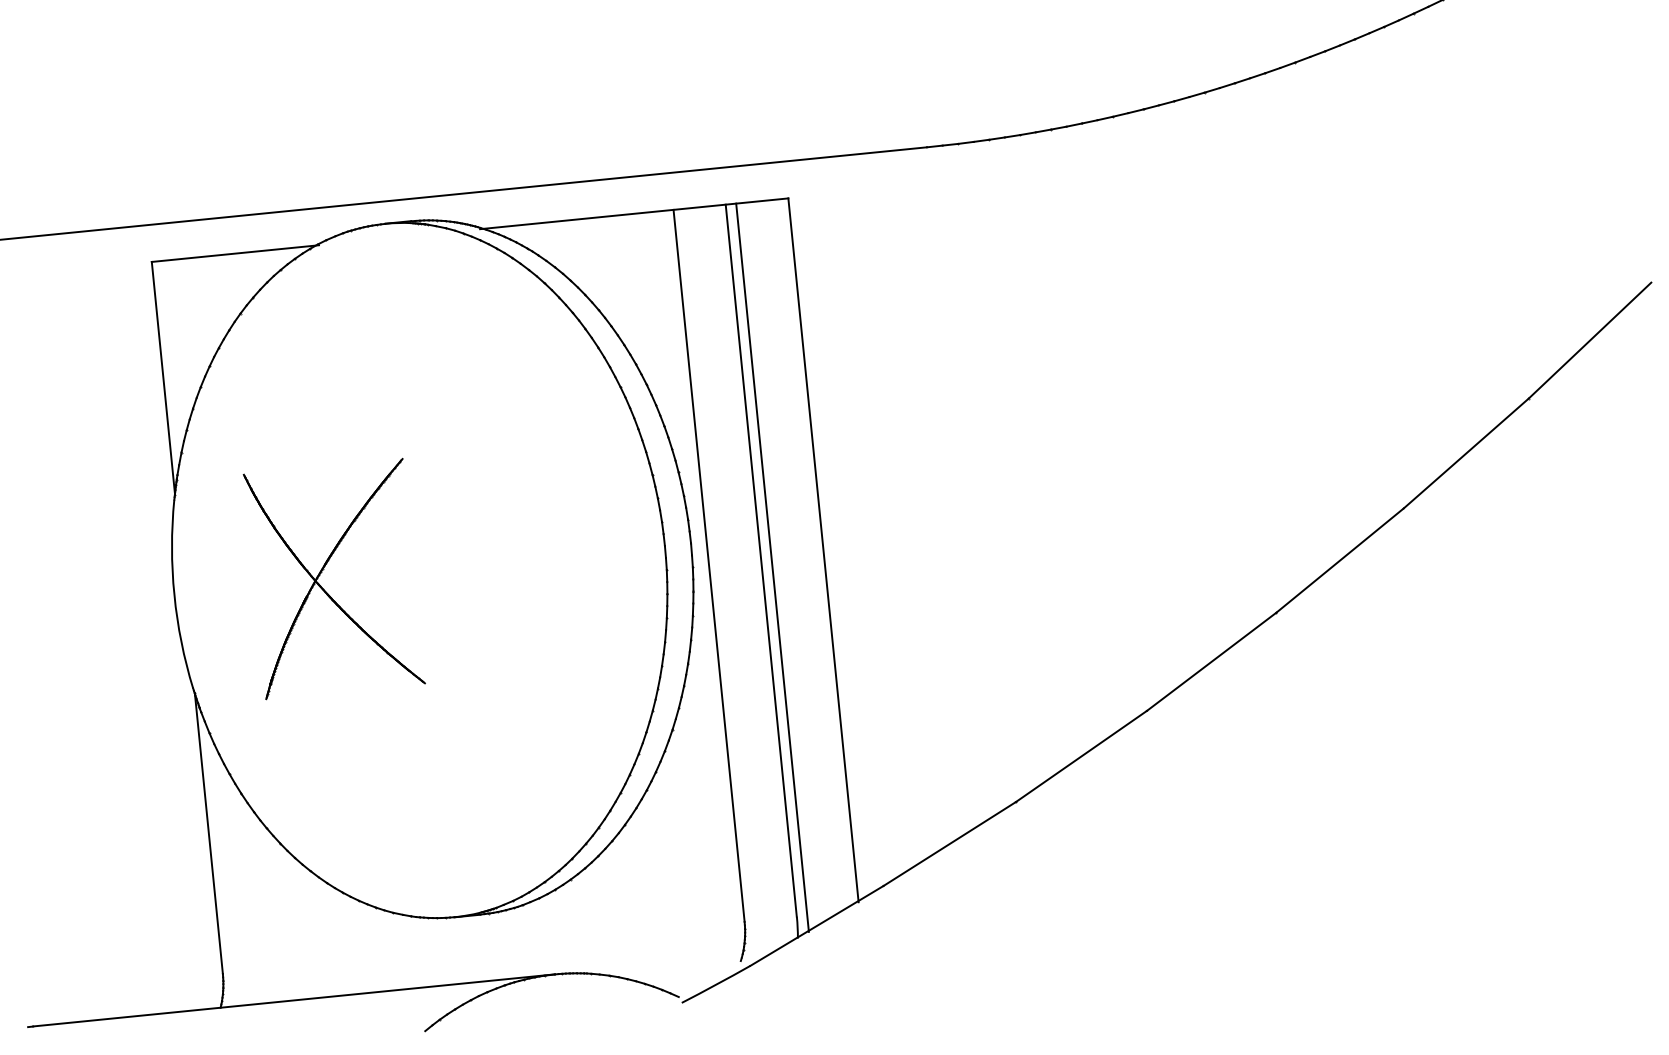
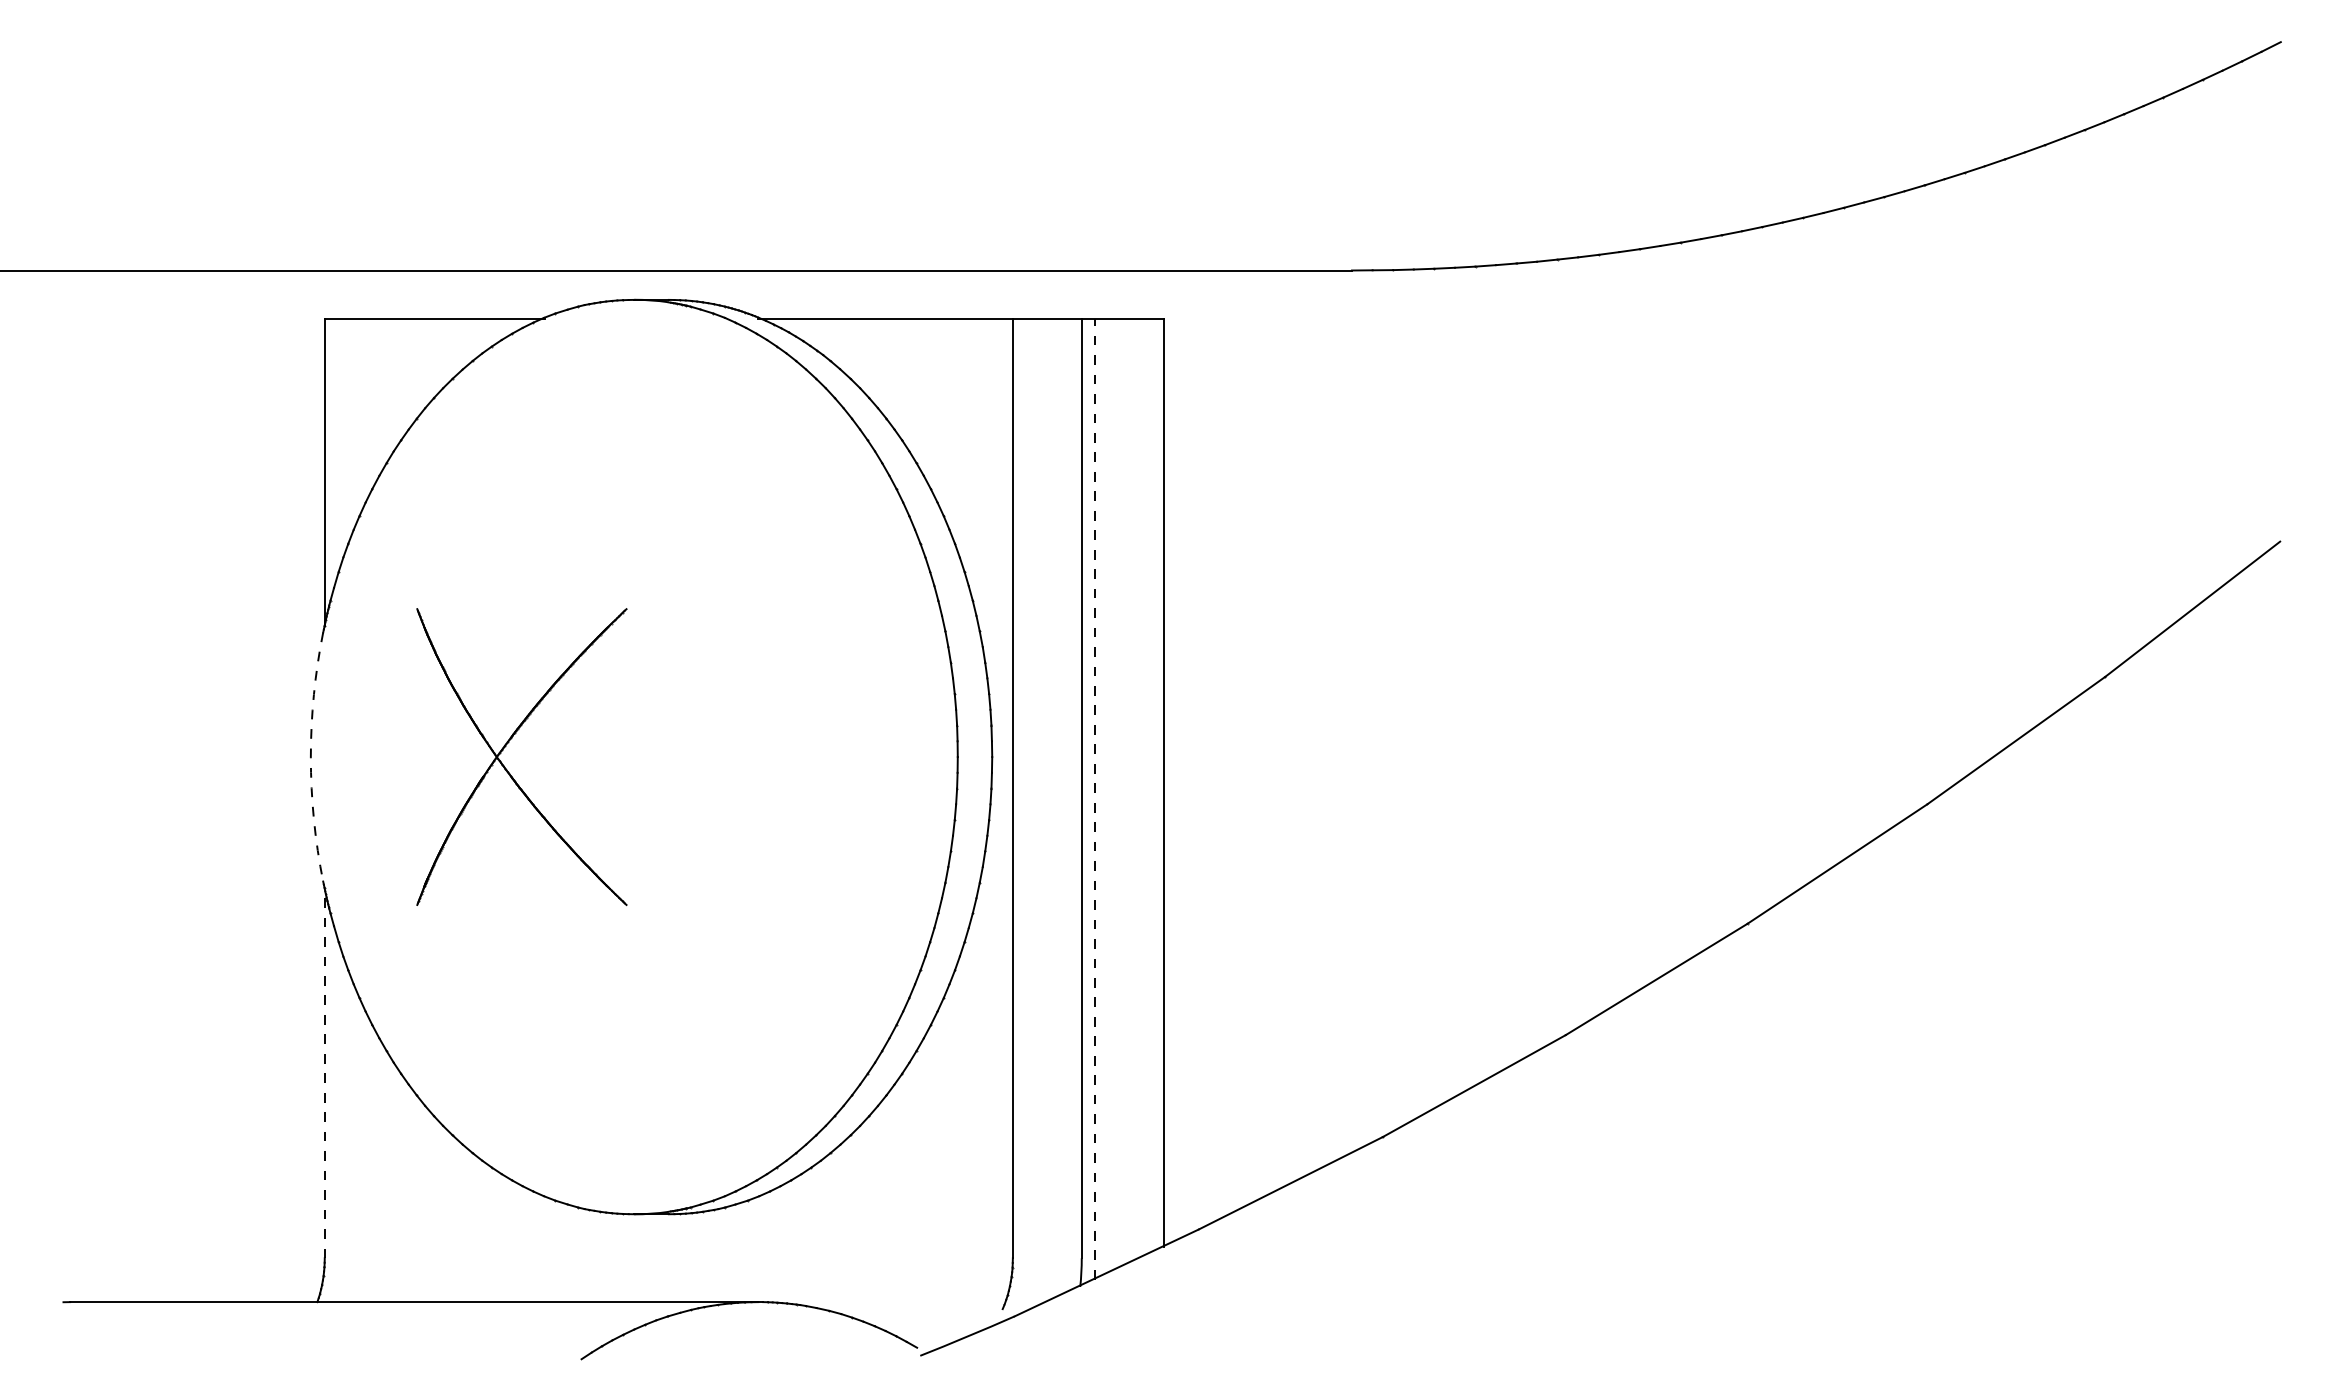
line: (772, 567) -> (1095, 798), solid -> dashed
arc: (174, 595) -> (310, 757), solid -> dashed
line: (208, 833) -> (324, 1073), solid -> dashed

